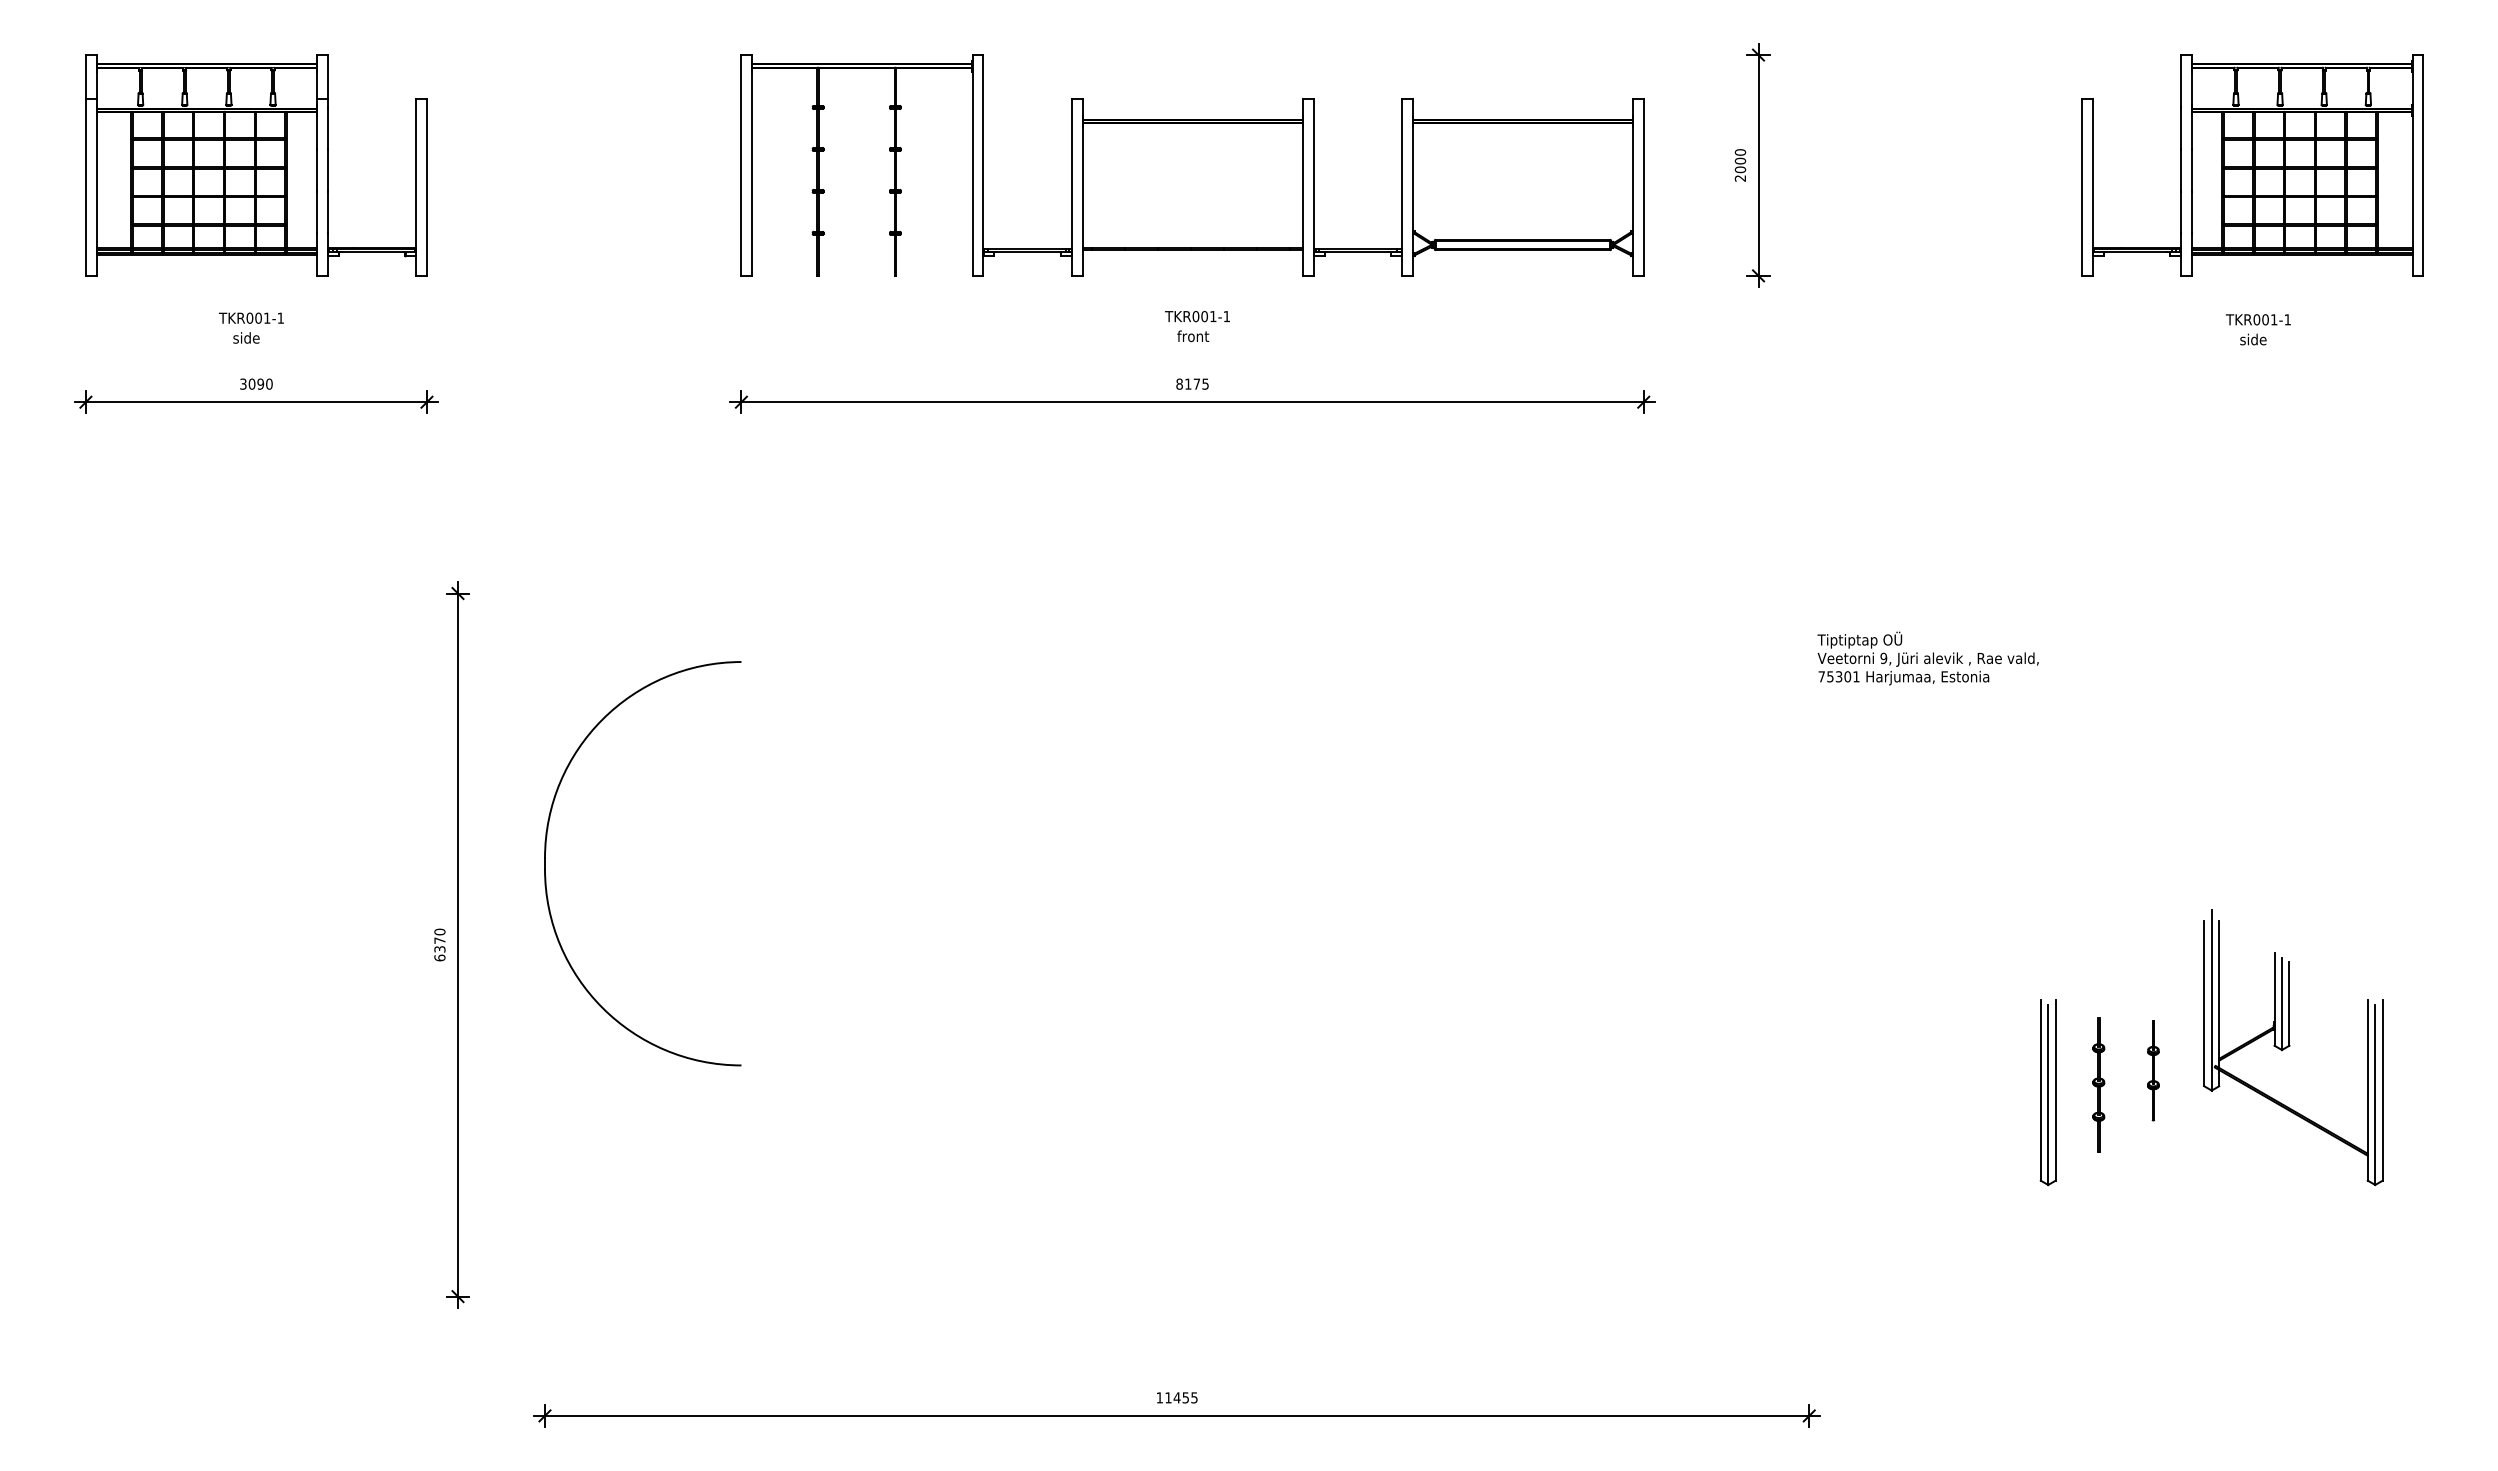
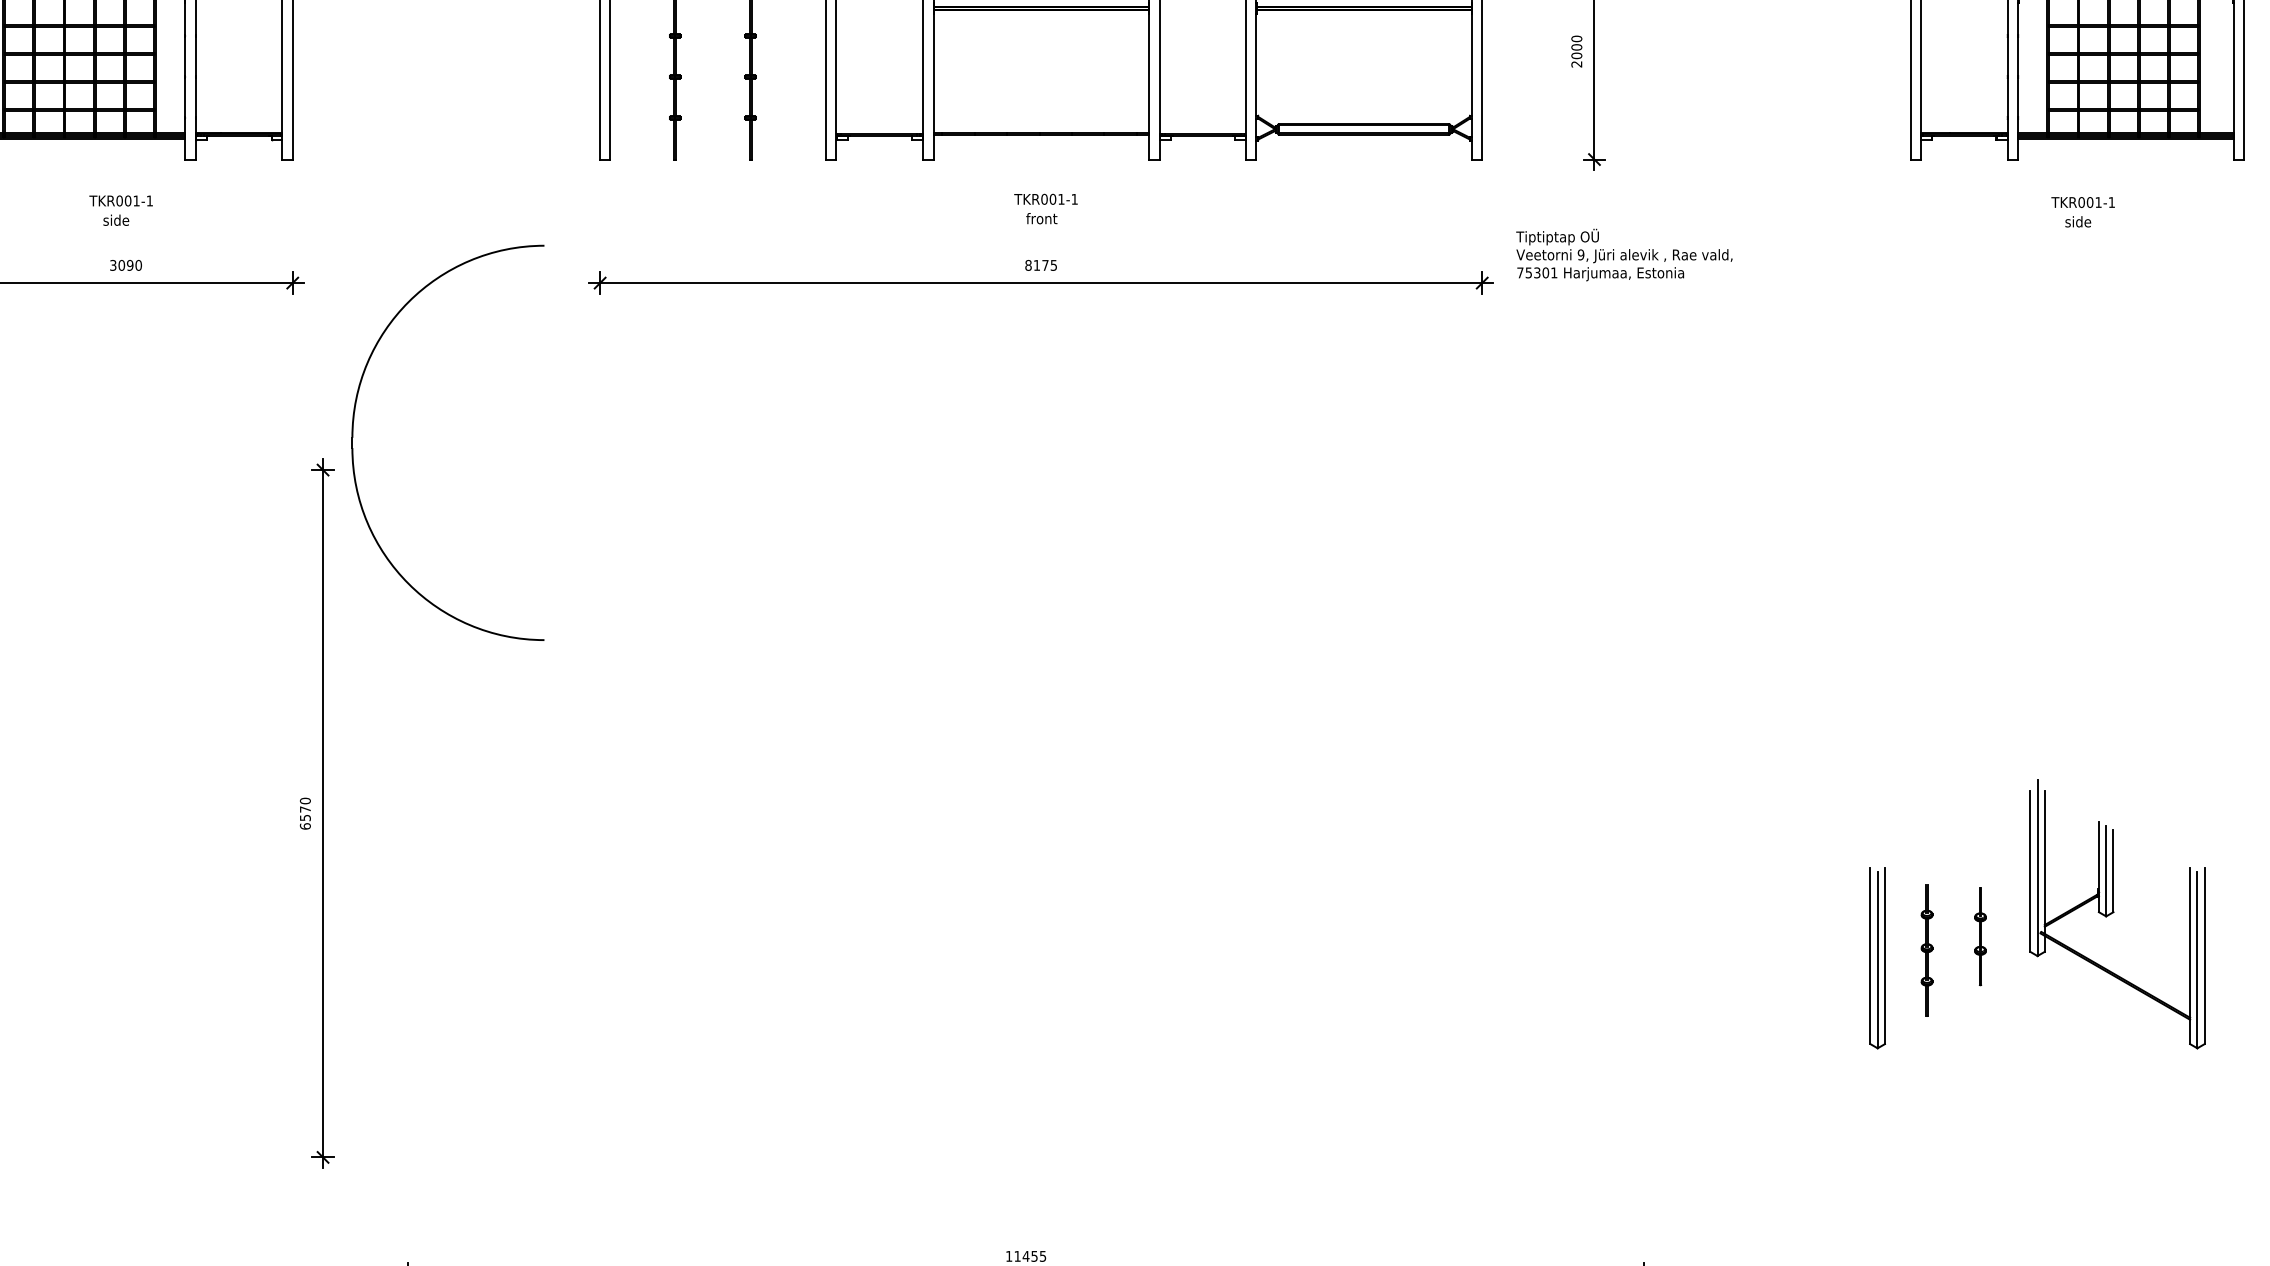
text: (1927, 658) -> (1623, 255), moved
part: (546, 850) -> (353, 430), moved
text: (438, 949) -> (304, 818), 6370 -> 6570

